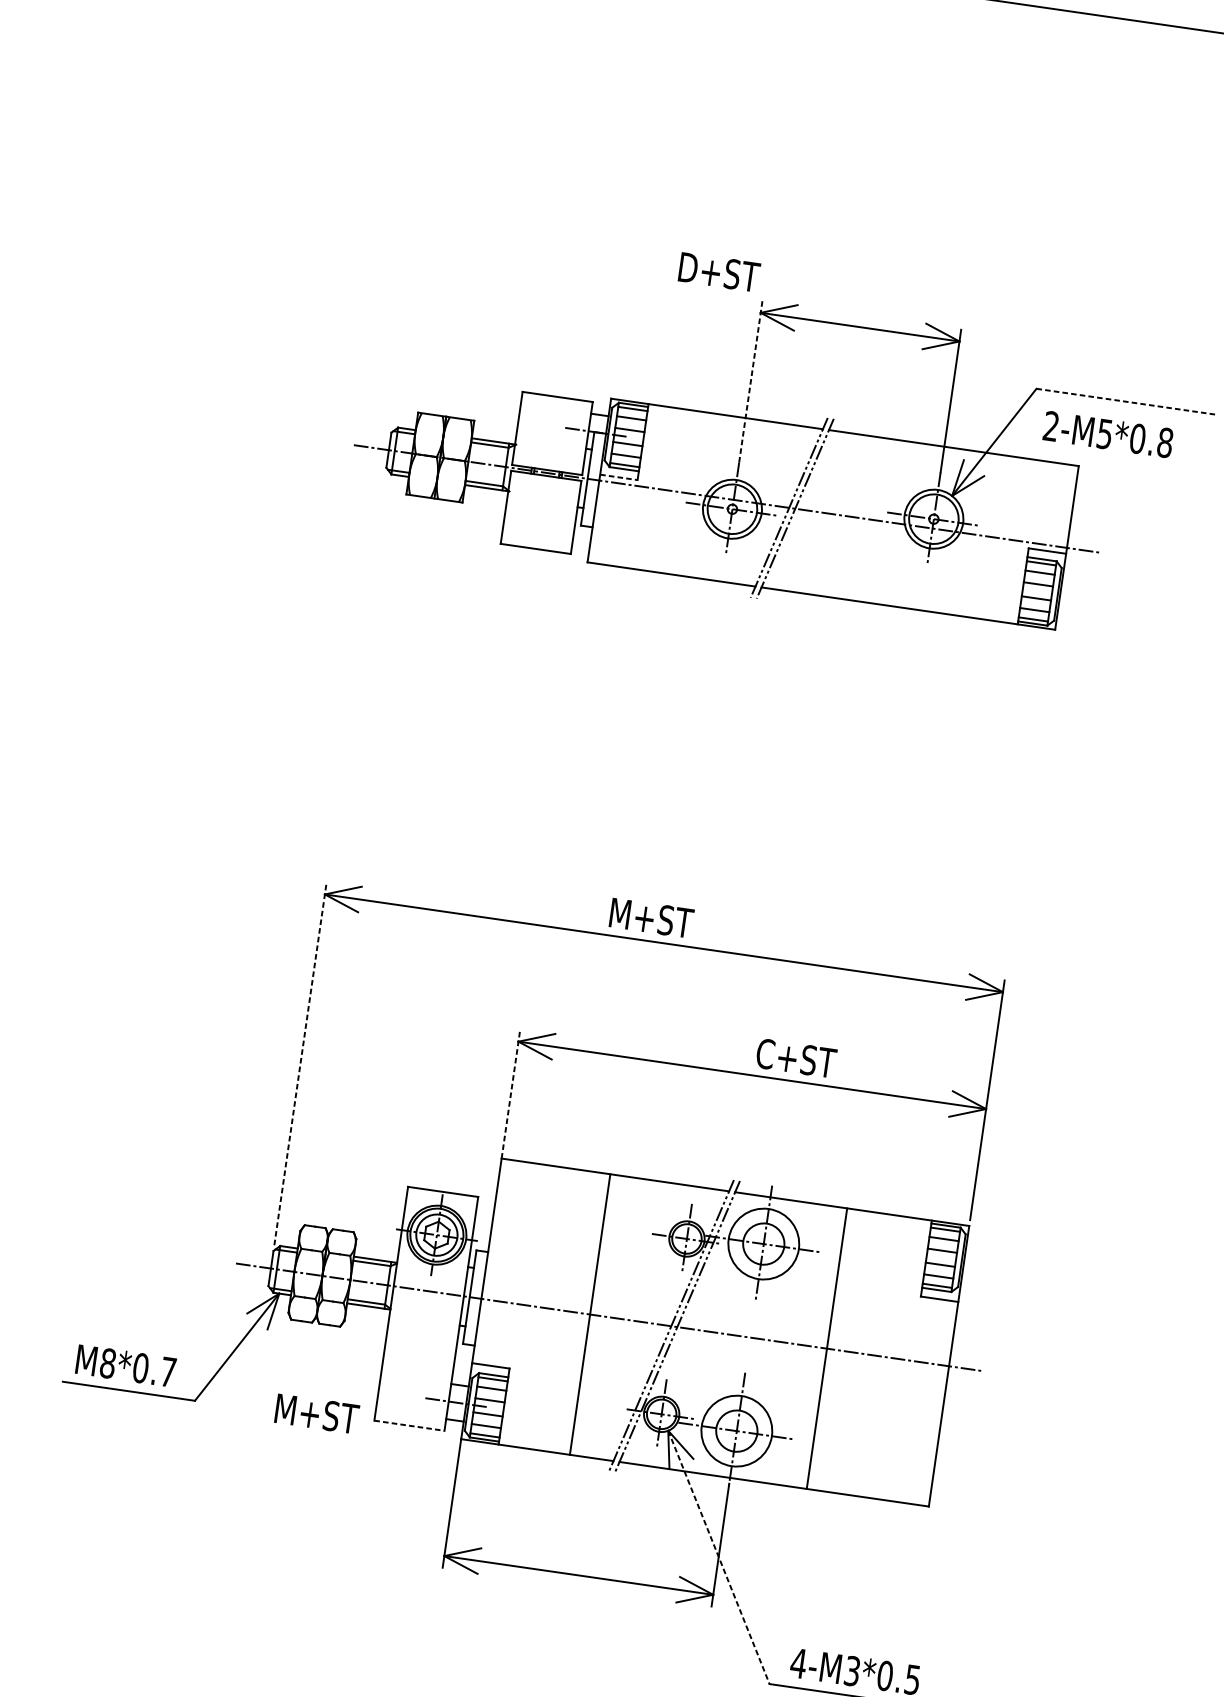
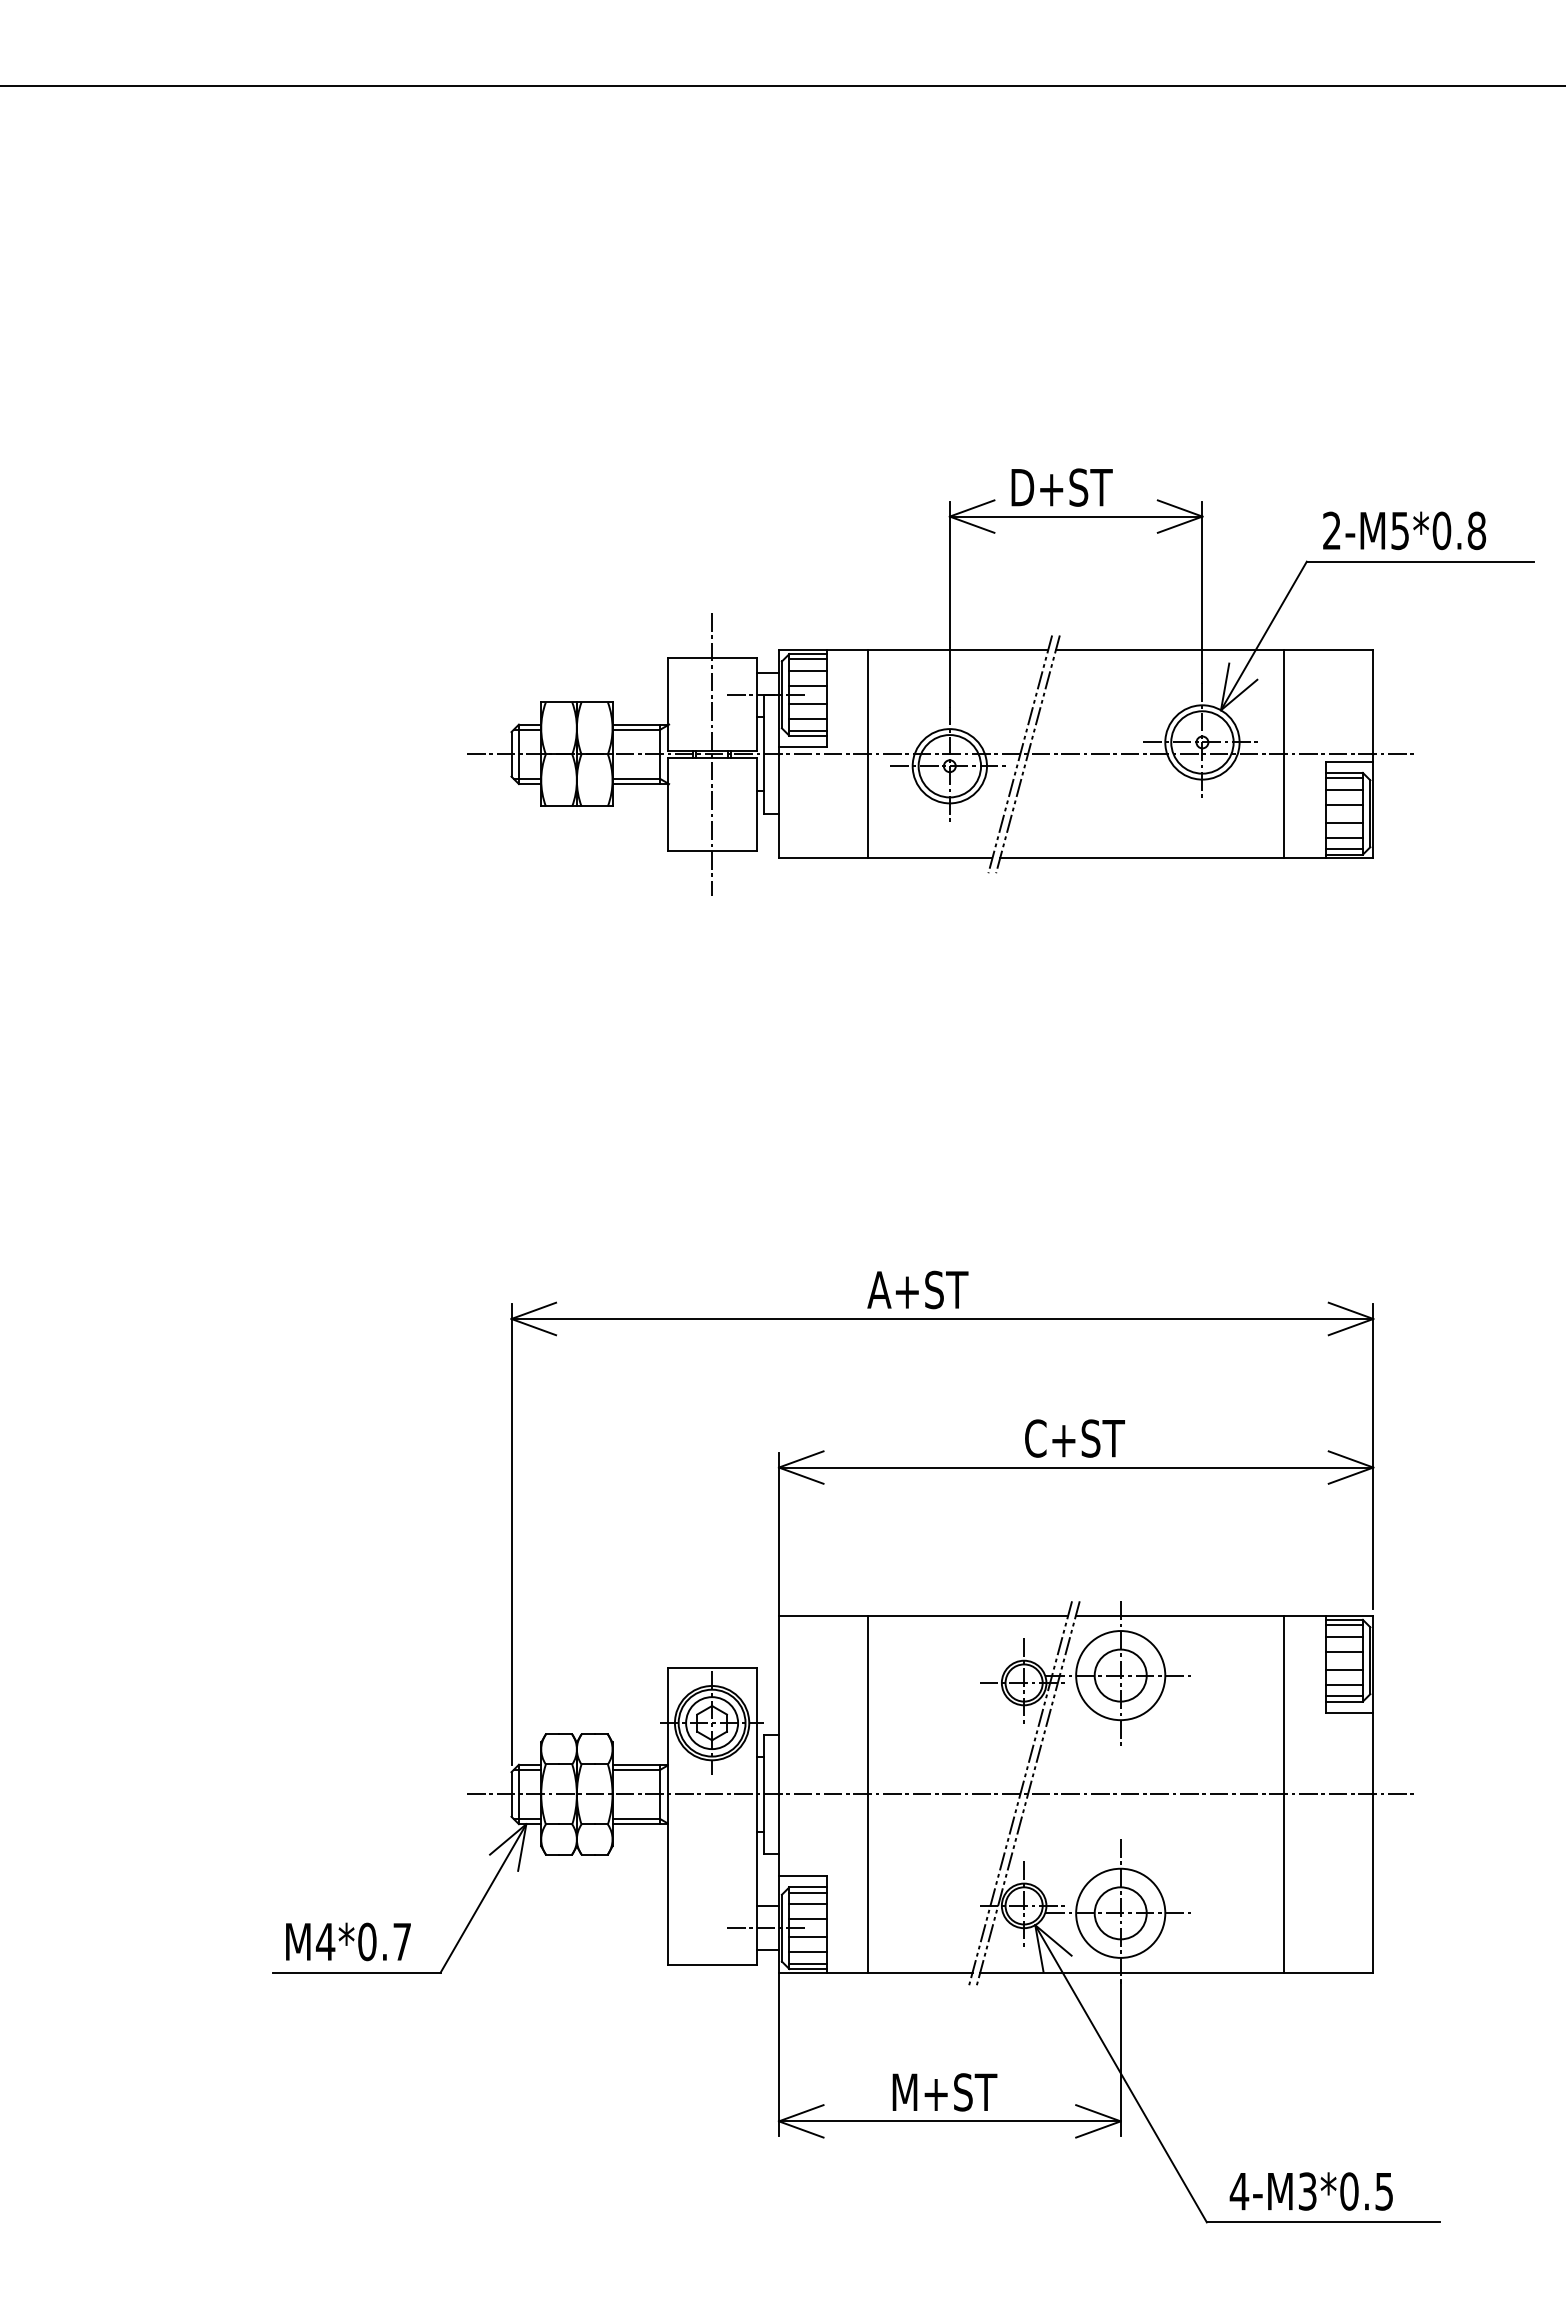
text: (718, 272) -> (1061, 487), moved
line: (750, 381) -> (949, 604), dashed -> solid
line: (1125, 401) -> (1420, 561), dashed -> solid
text: (1108, 434) -> (1404, 530), moved
line: (547, 473) -> (712, 754), added
line: (618, 477) -> (802, 746), dashed -> solid
line: (669, 490) -> (868, 754), added
line: (997, 537) -> (1284, 754), added
text: (650, 917) -> (921, 1289), M+ST -> A+ST
text: (796, 1058) -> (1074, 1438), moved
line: (300, 1063) -> (511, 1533), dashed -> solid
line: (510, 1094) -> (778, 1534), dashed -> solid
line: (590, 1314) -> (868, 1794), moved
line: (827, 1348) -> (1284, 1794), moved
text: (107, 1363) -> (325, 1941), M8*0.7 -> M4*0.7
text: (316, 1414) -> (944, 2092), moved
line: (409, 1425) -> (712, 1965), dashed -> solid
line: (719, 1557) -> (1121, 2073), dashed -> solid

